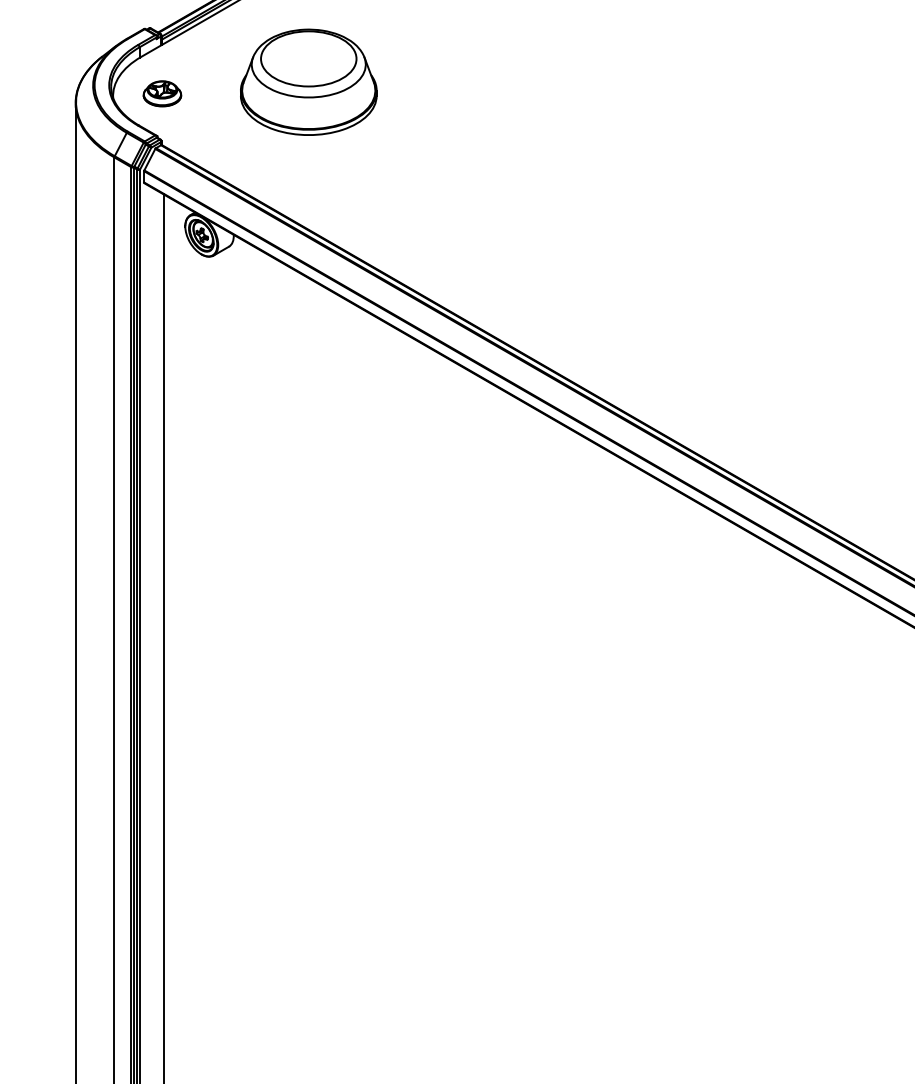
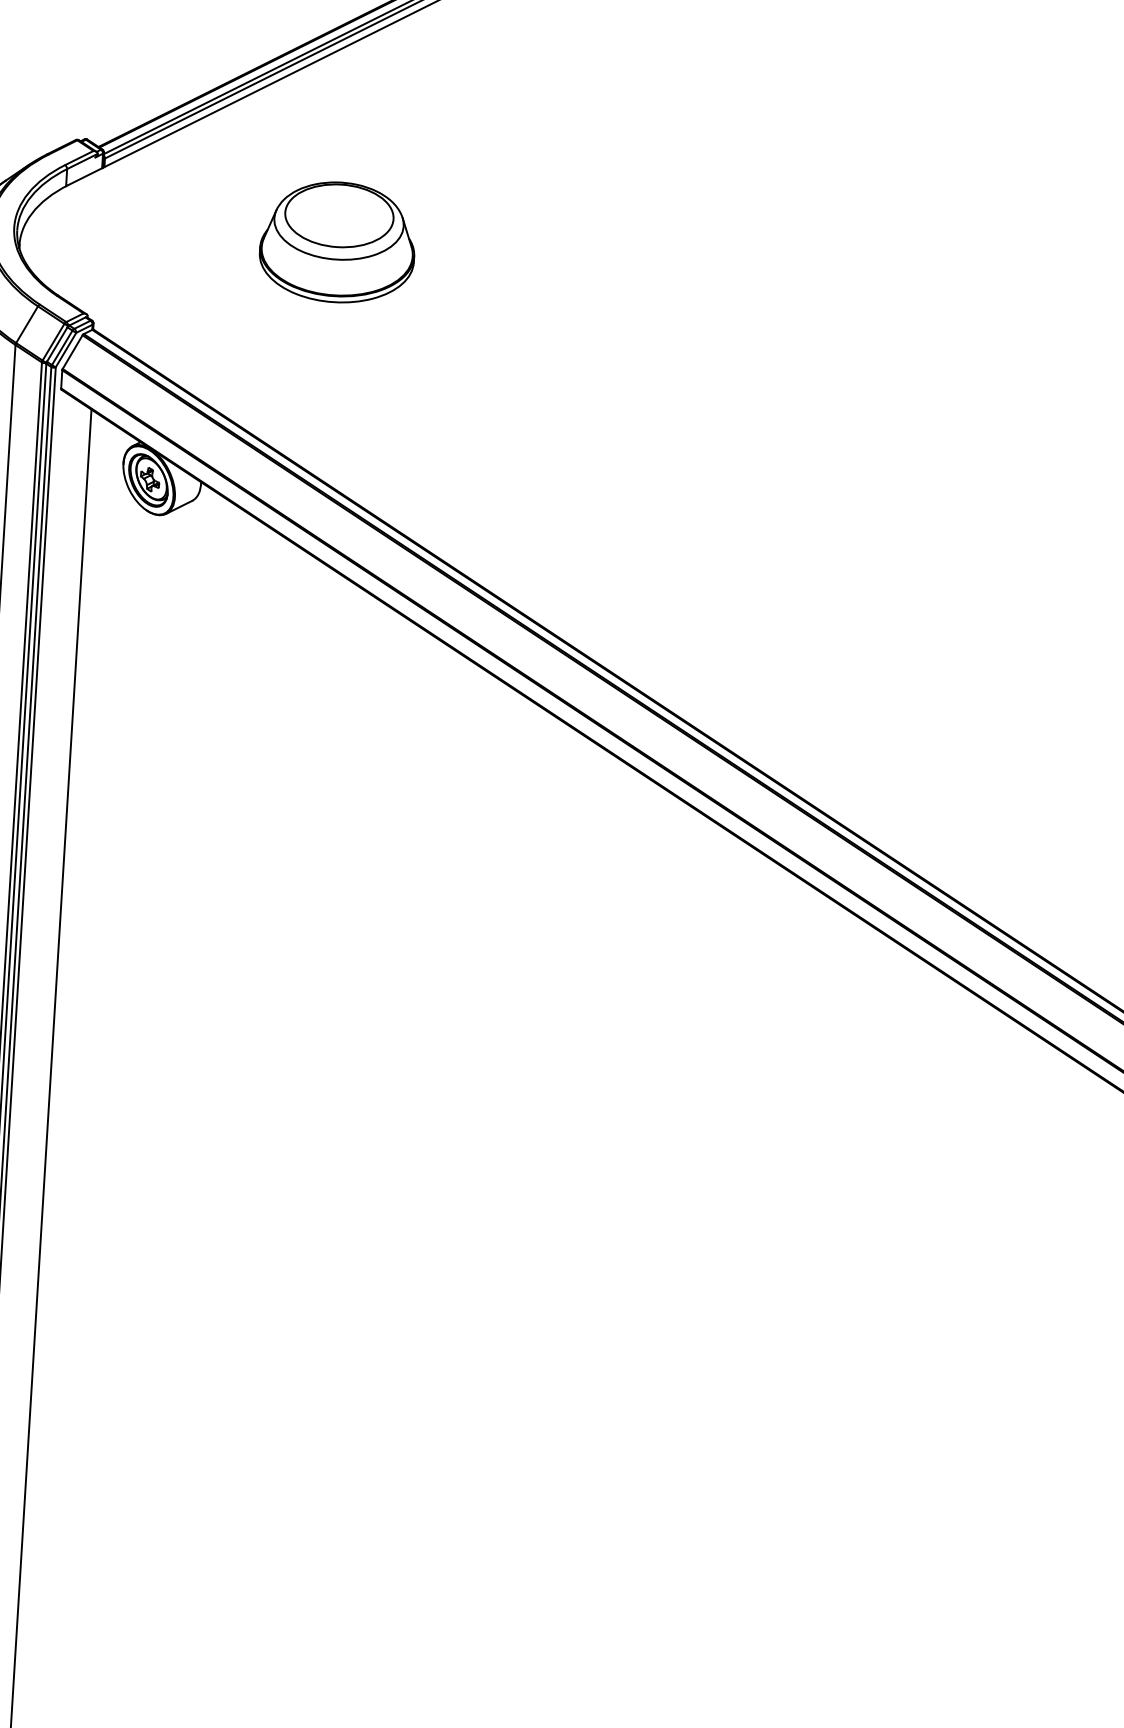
part: (308, 81) -> (337, 241), size x0.7
part: (162, 93) -> (99, 246), removed

